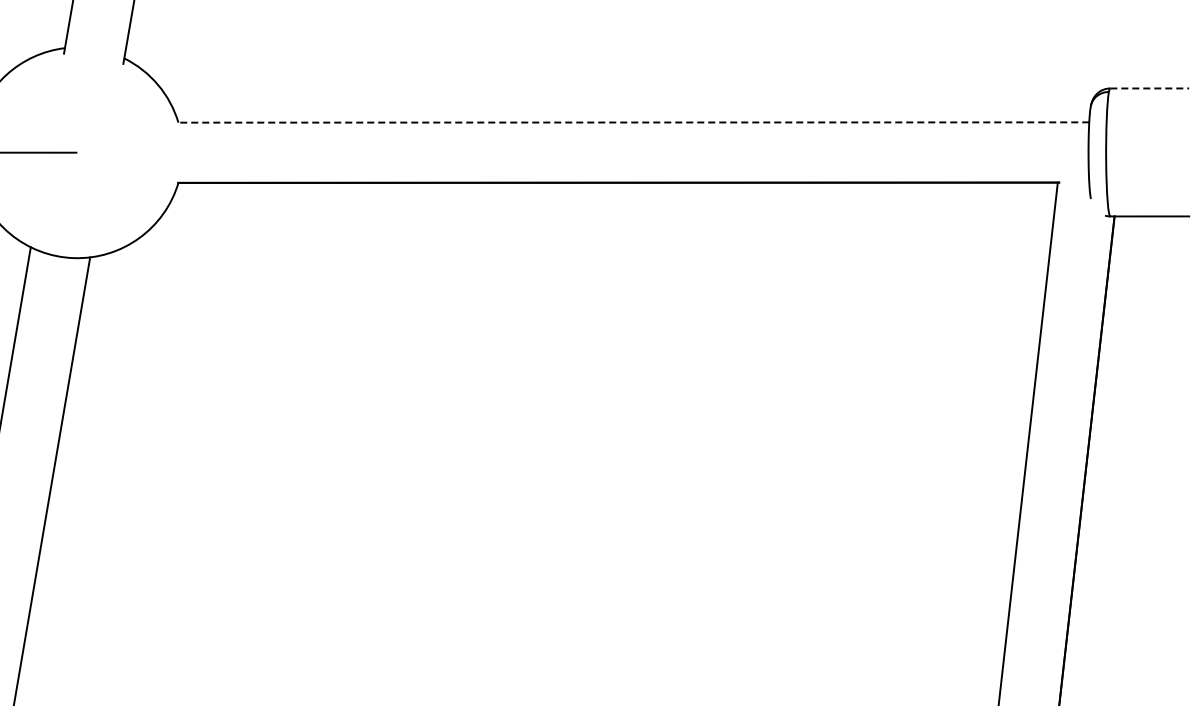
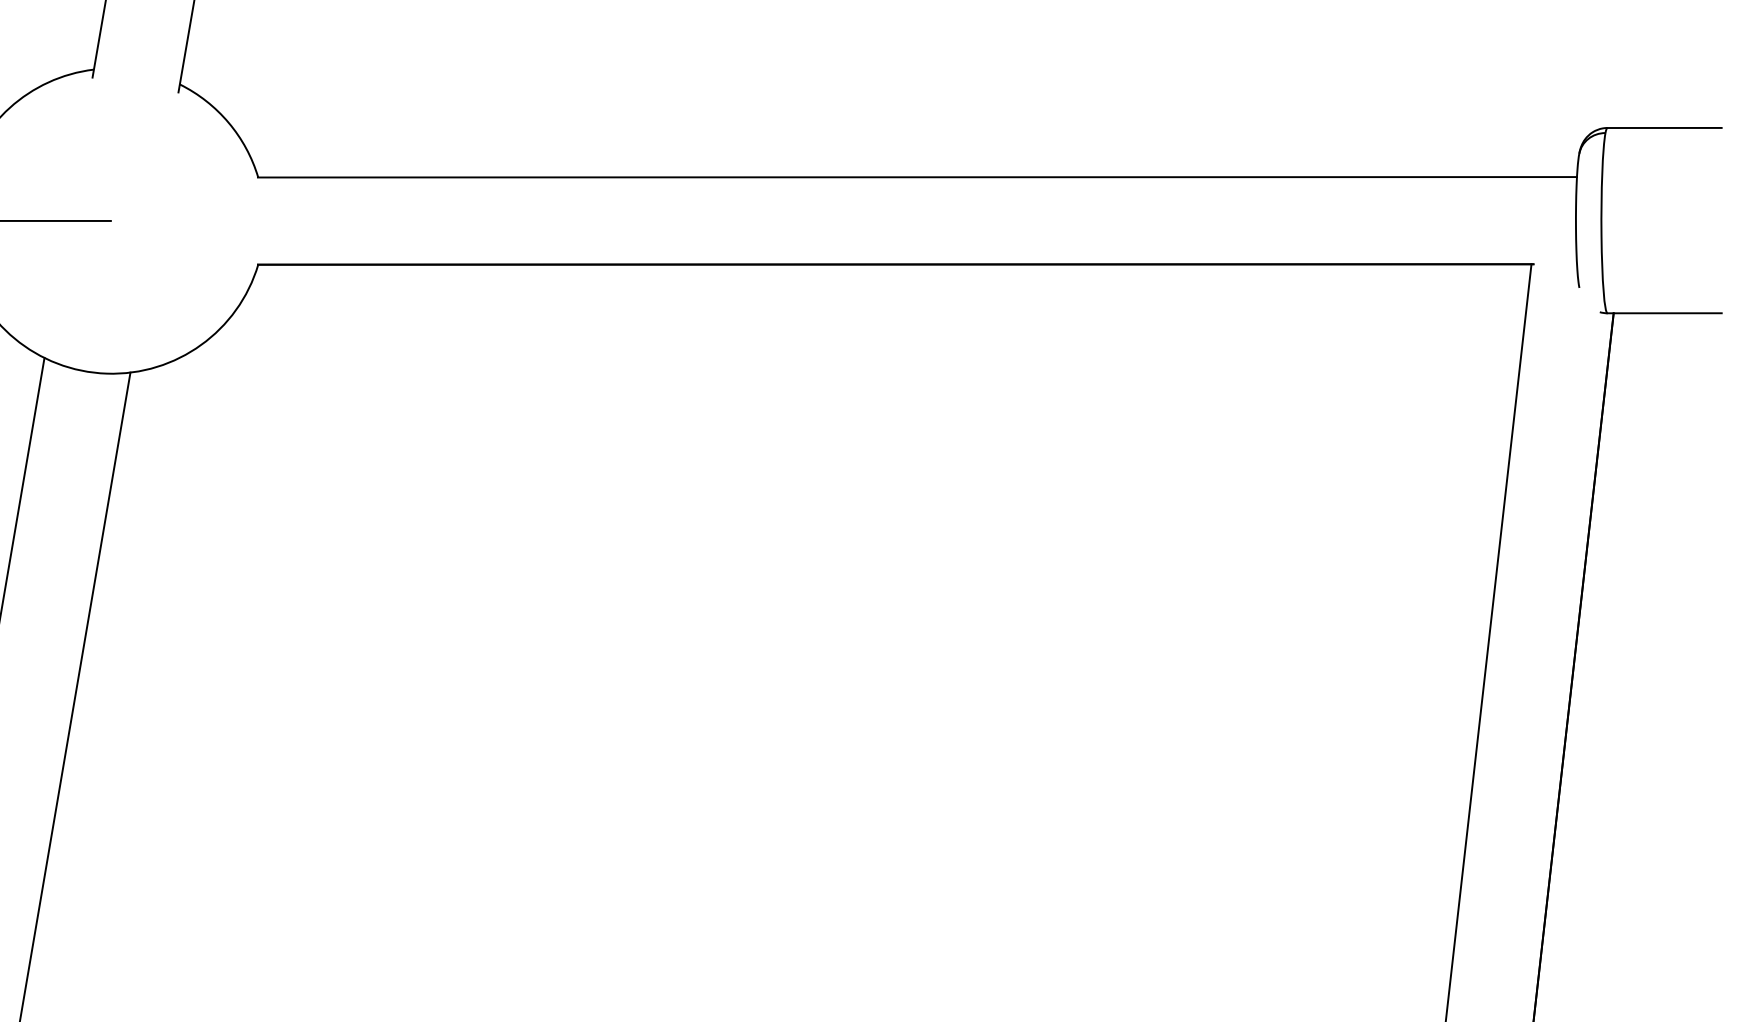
line: (1150, 88) -> (1665, 128), dashed -> solid
line: (633, 122) -> (917, 177), dashed -> solid

